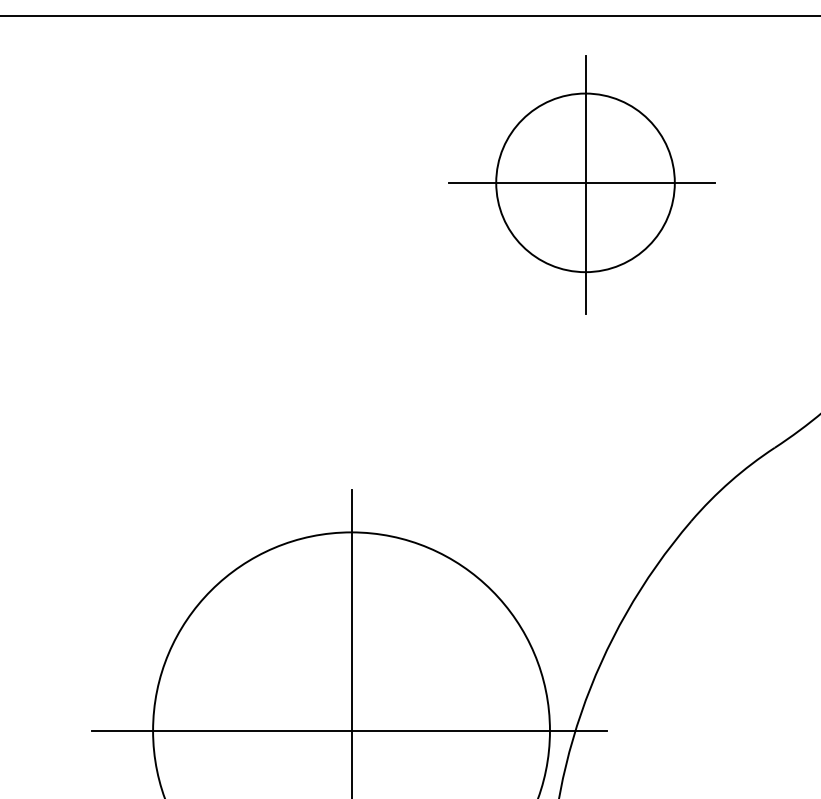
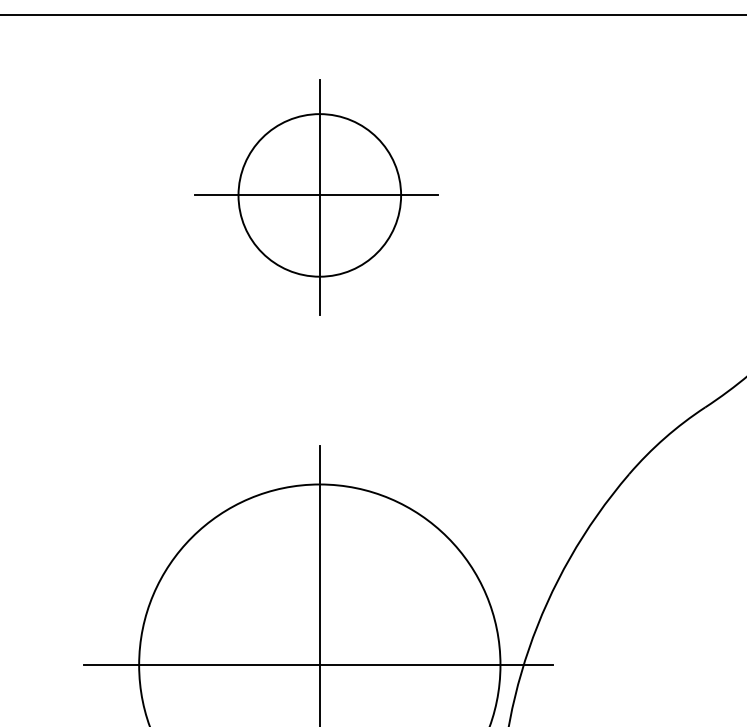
part: (581, 184) -> (316, 196), moved

